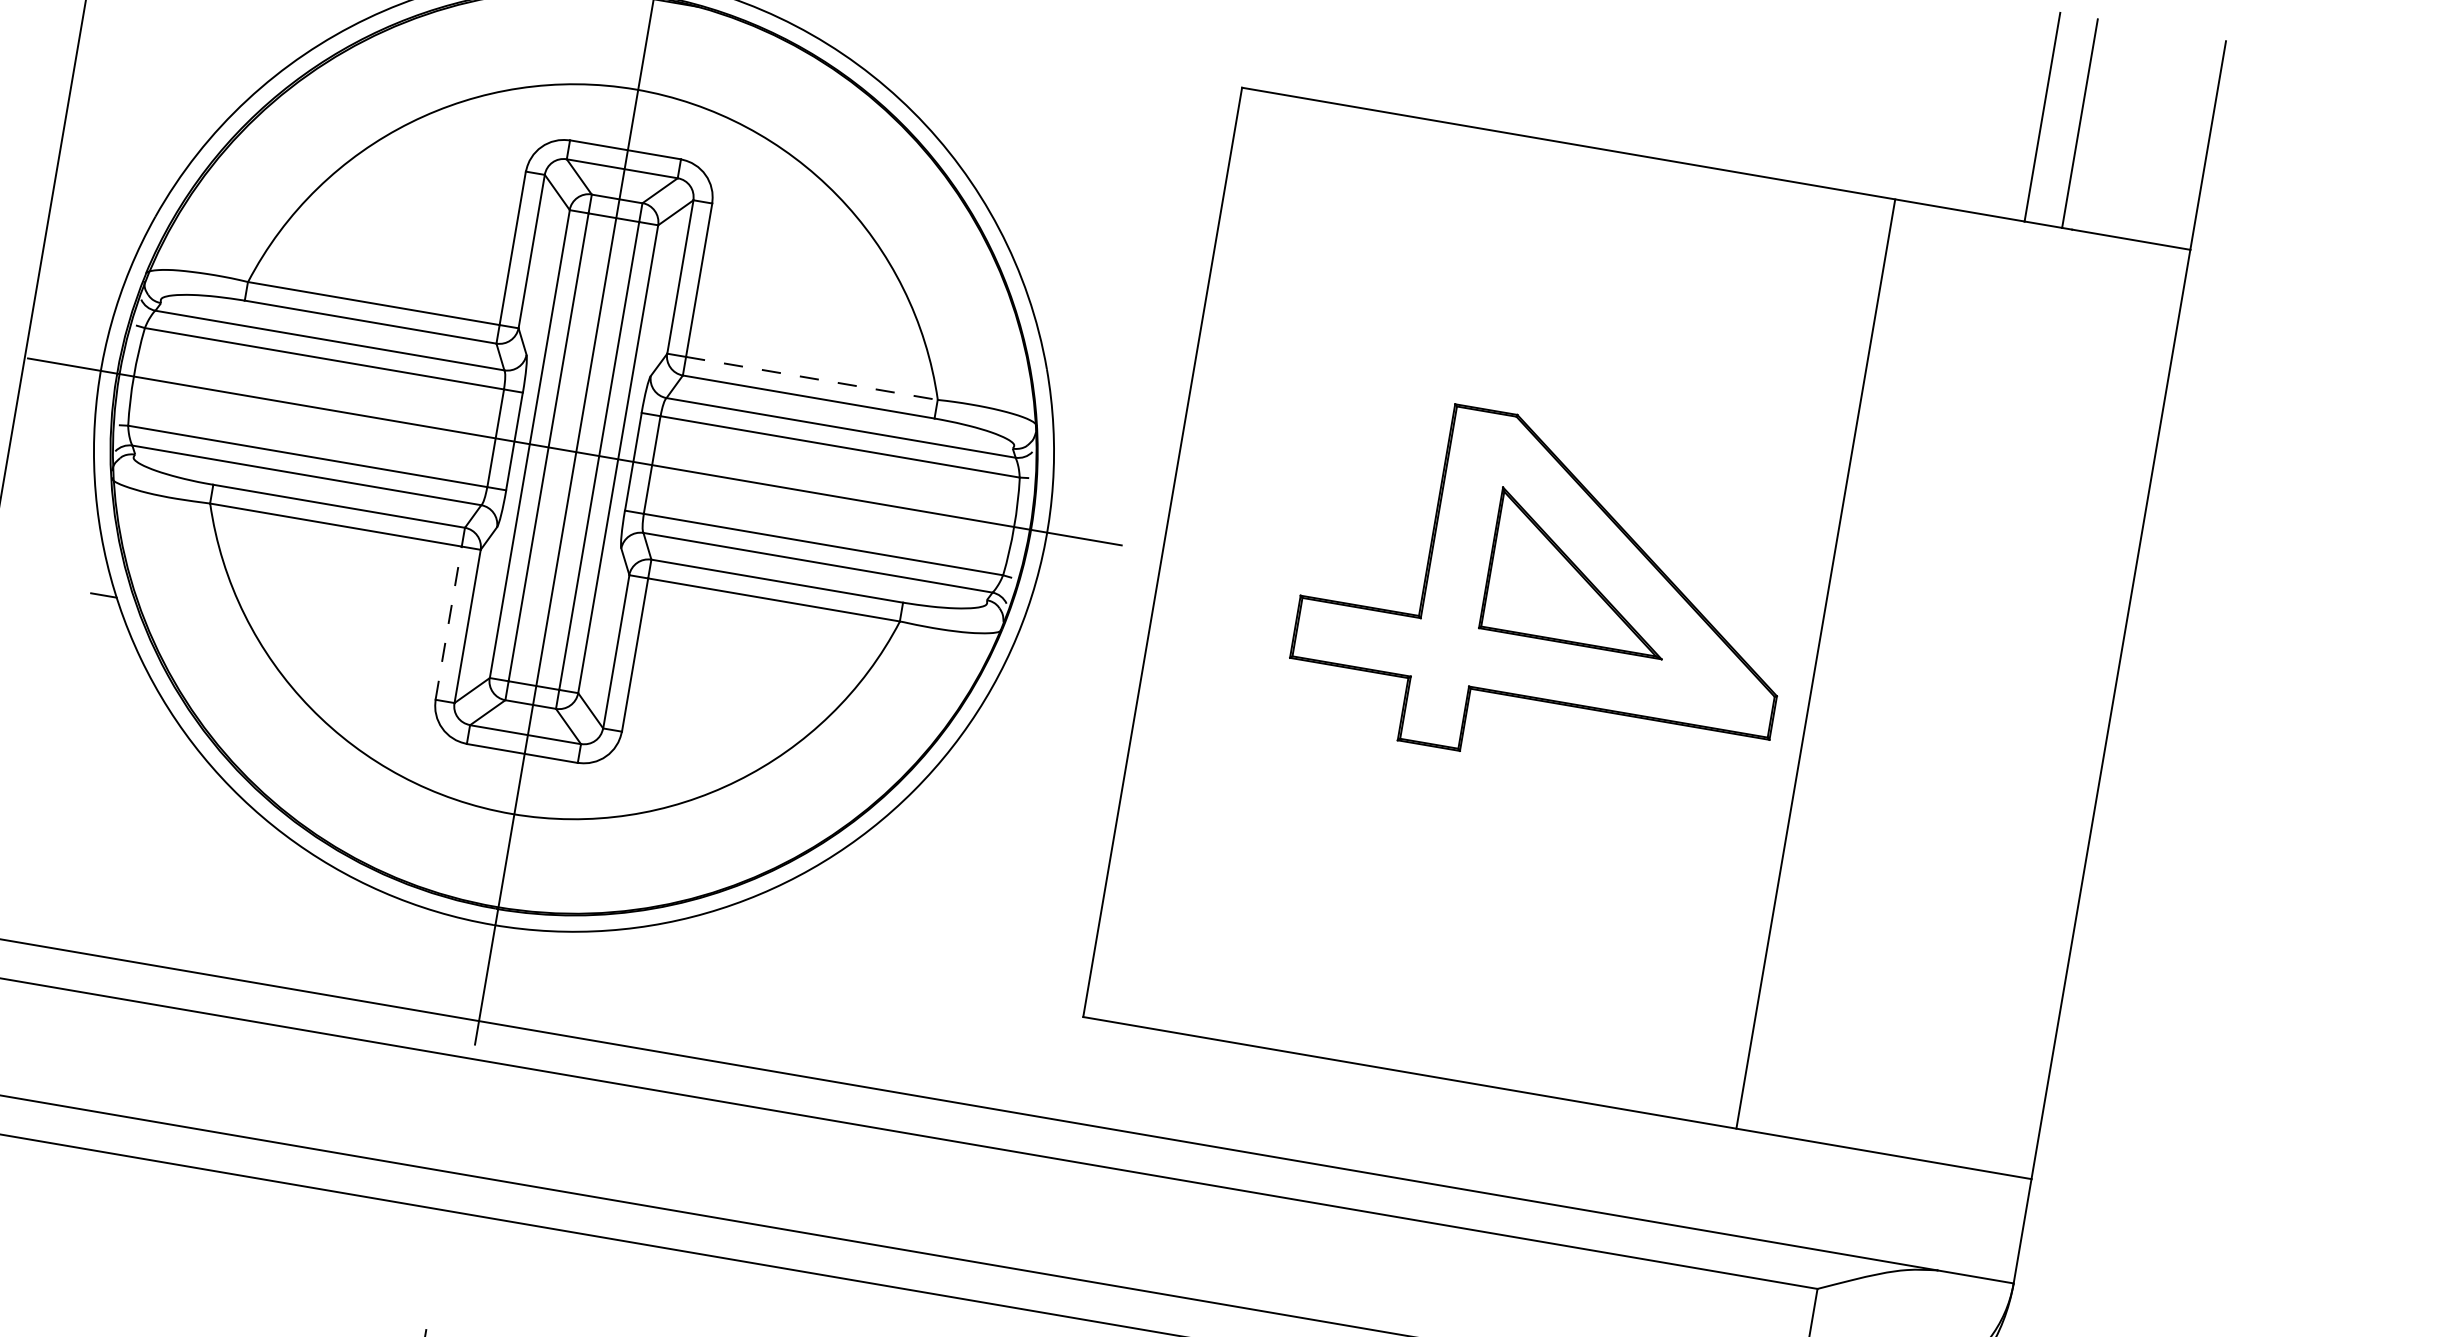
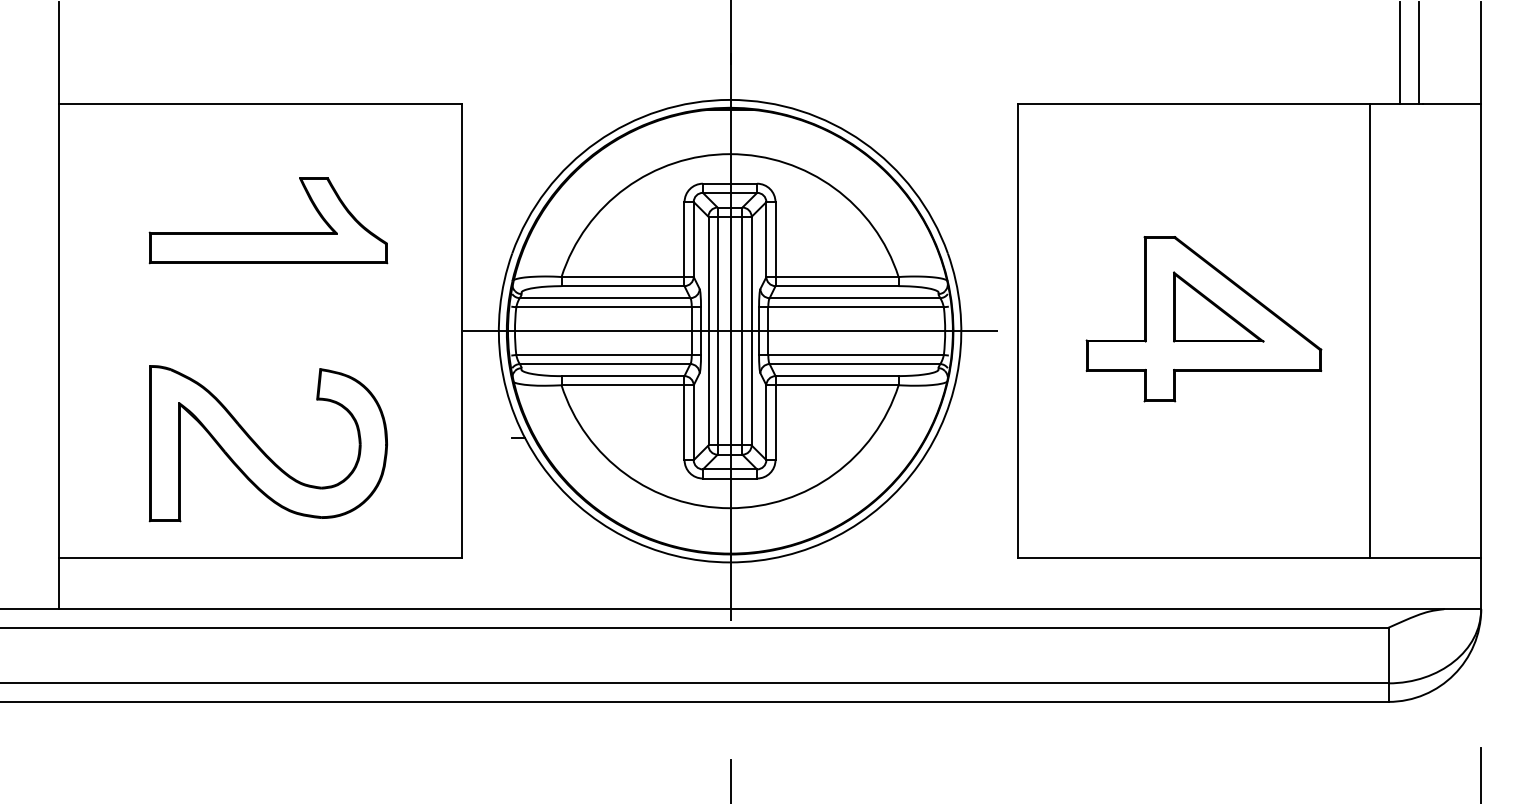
line: (812, 379) -> (837, 277), dashed -> solid
line: (448, 622) -> (684, 422), dashed -> solid
line: (1814, 664) -> (1369, 331), moved

